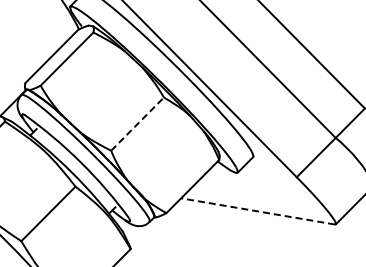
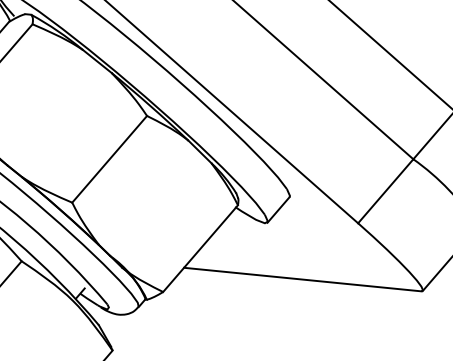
line: (137, 123) -> (109, 158), dashed -> solid
line: (257, 211) -> (301, 279), dashed -> solid

